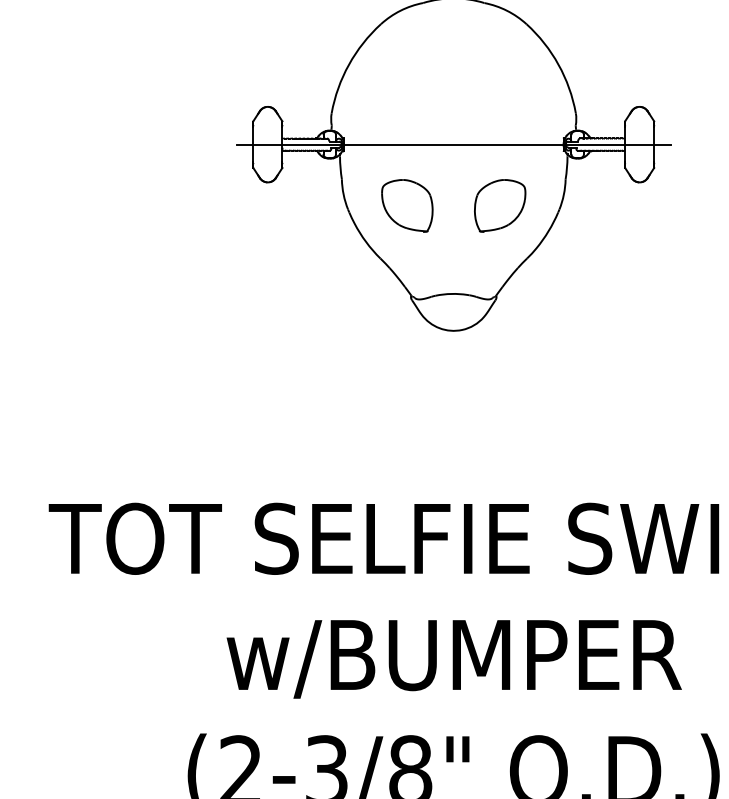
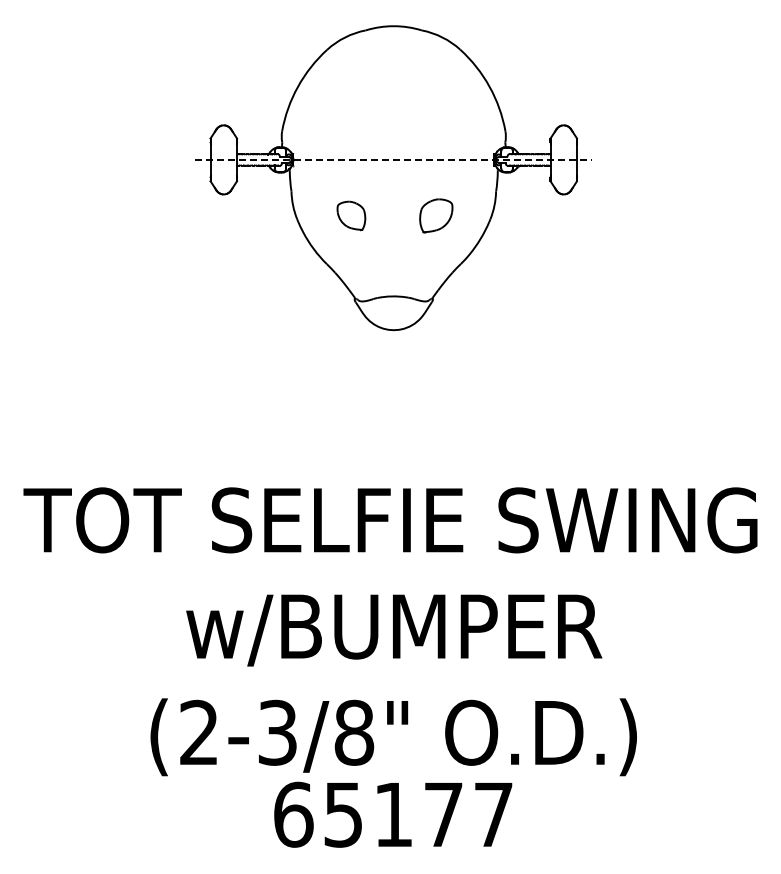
line: (454, 144) -> (394, 159), solid -> dashed
part: (407, 205) -> (351, 215), size x0.6
part: (500, 205) -> (436, 215), size x0.7

